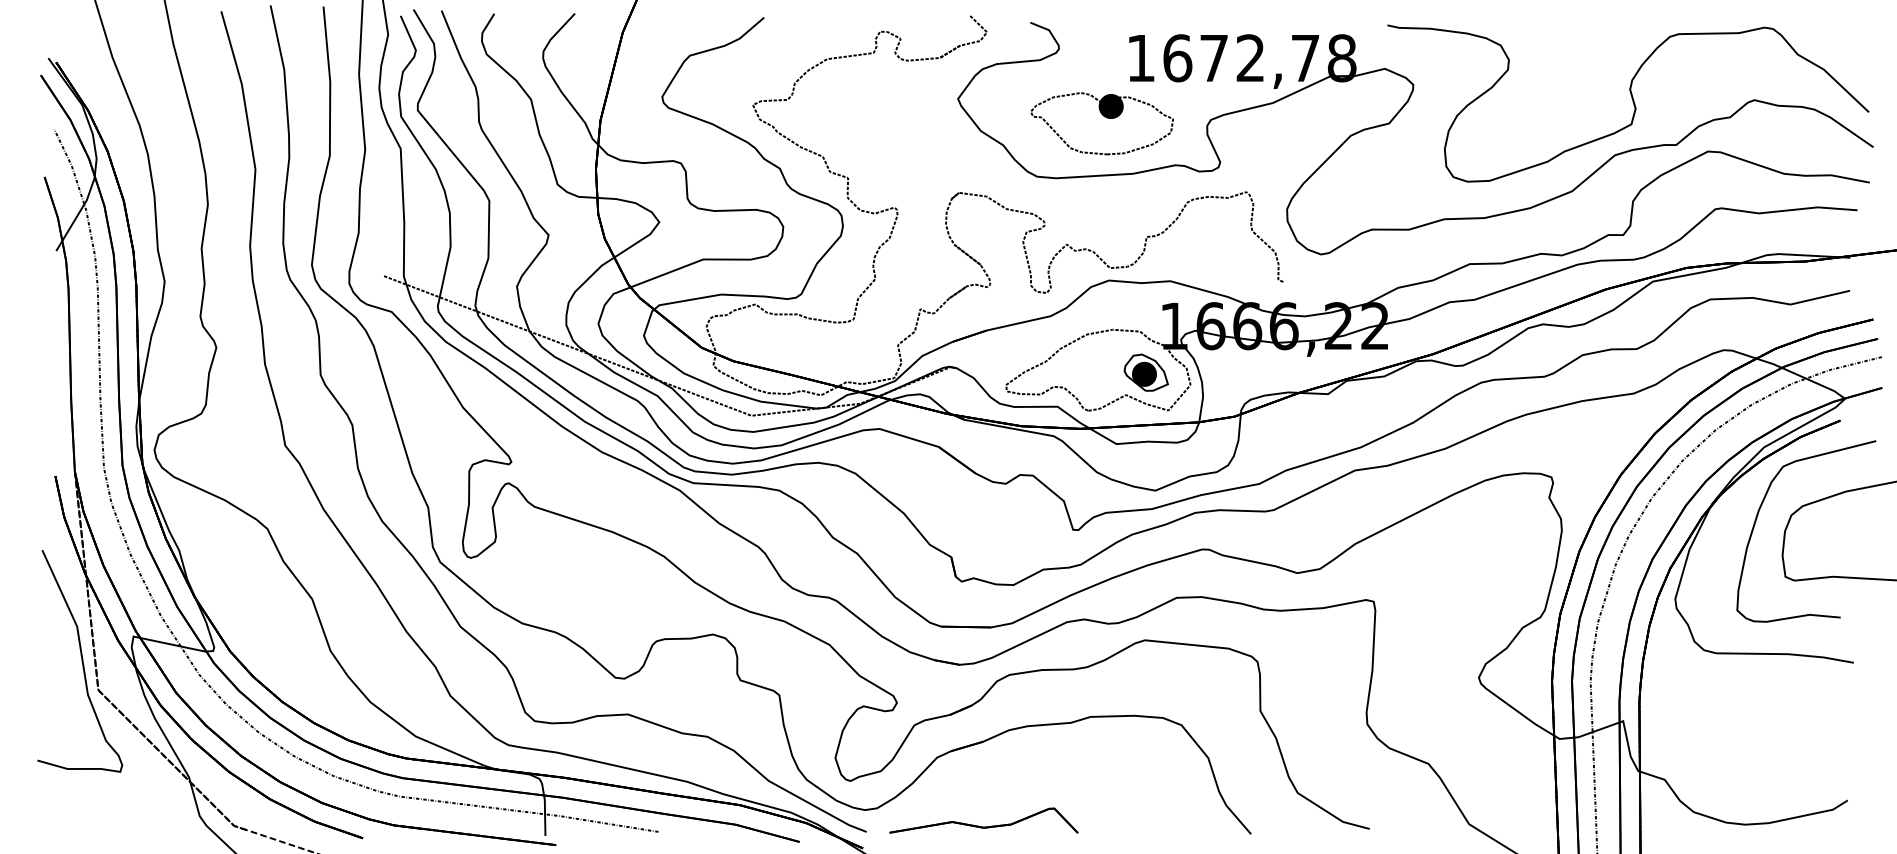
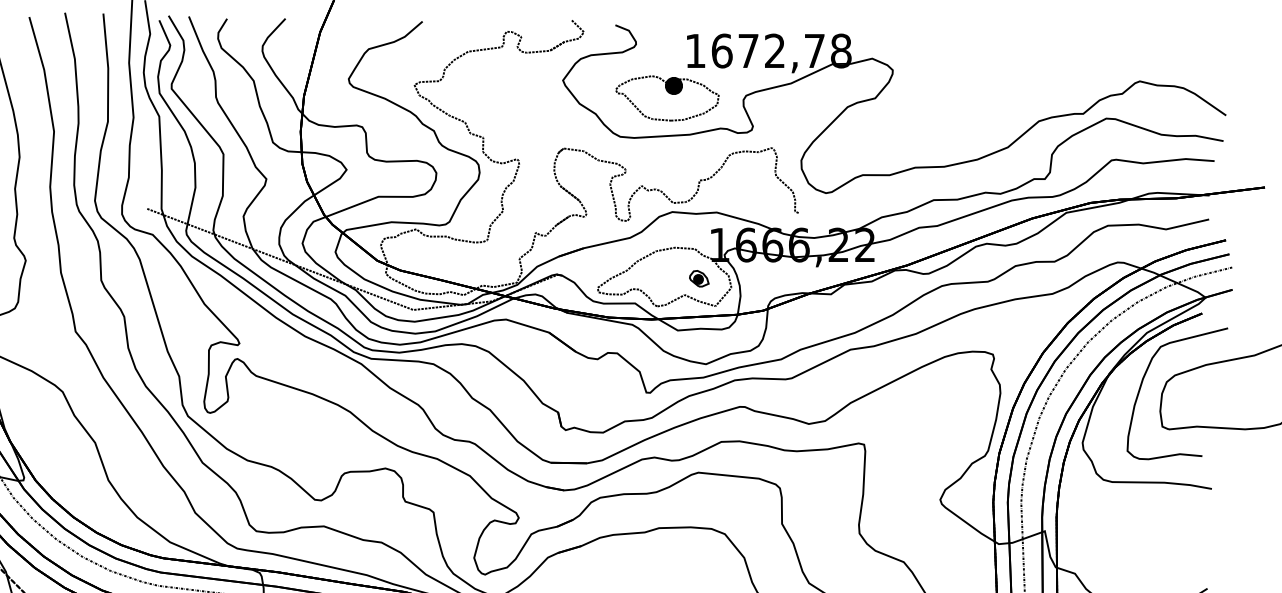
part: (1628, 103) -> (1048, 83), removed
part: (1145, 372) -> (698, 278), size x0.6

